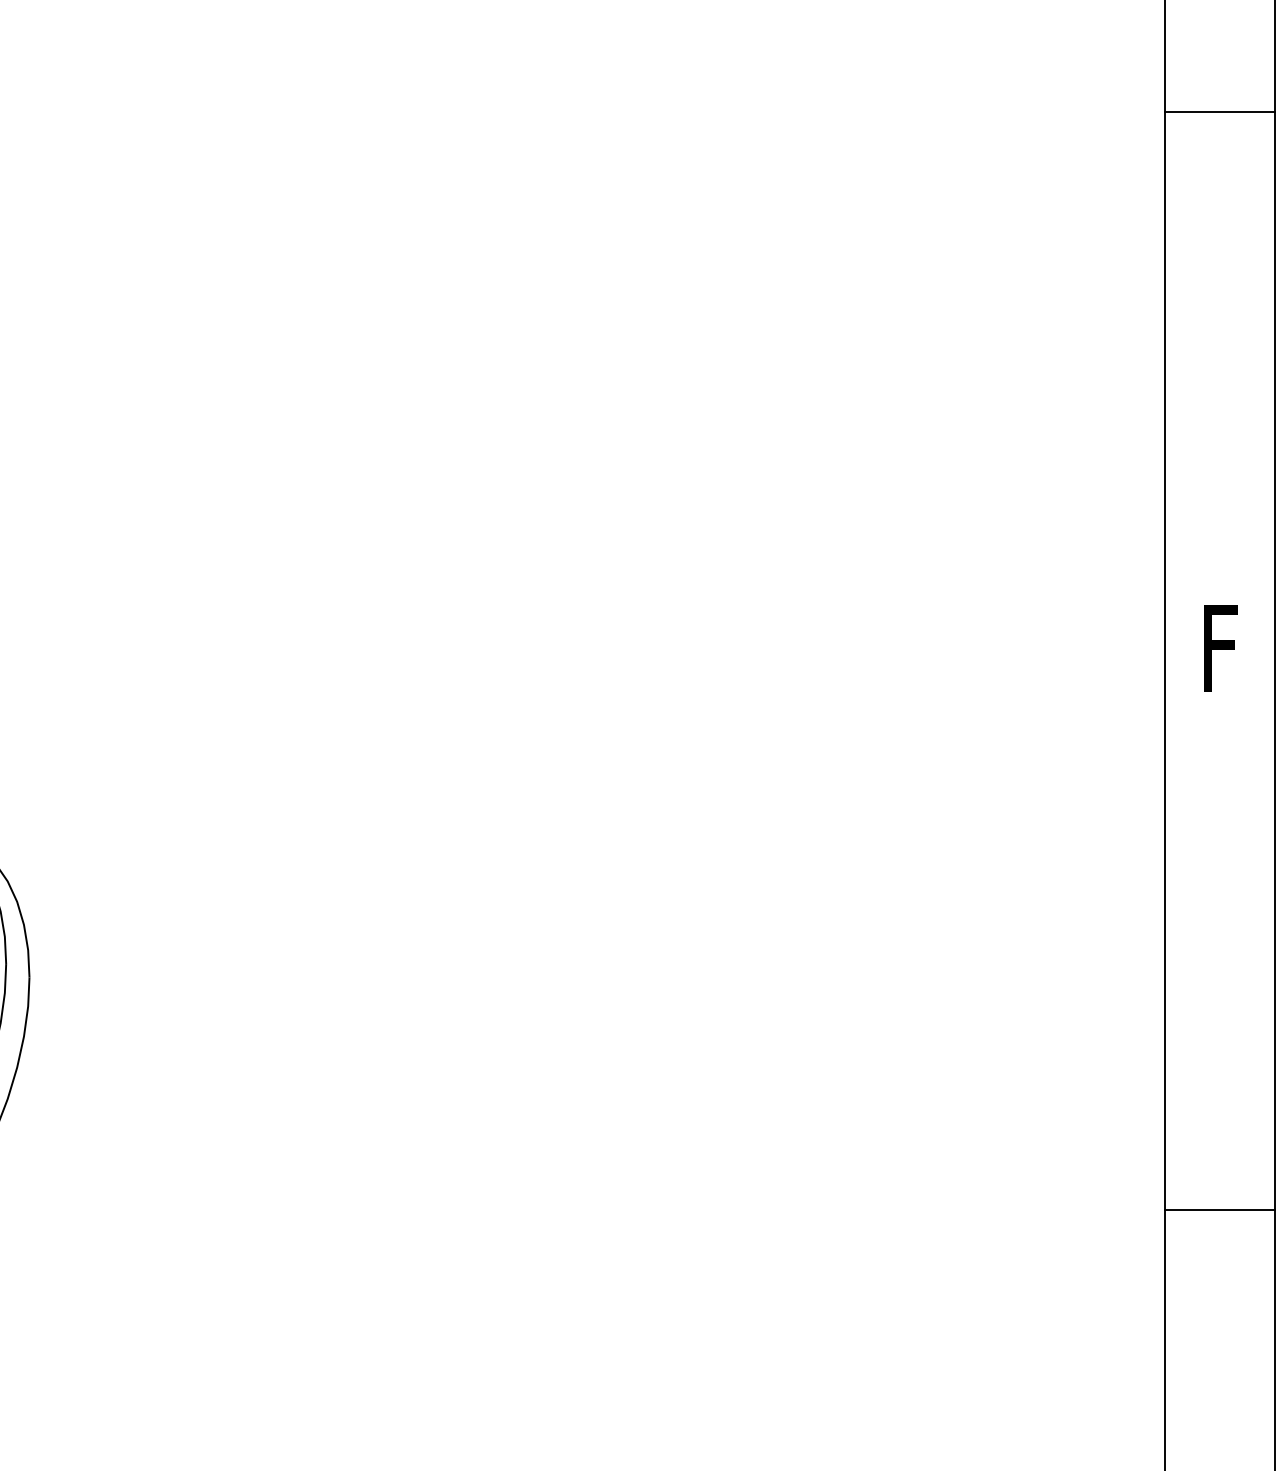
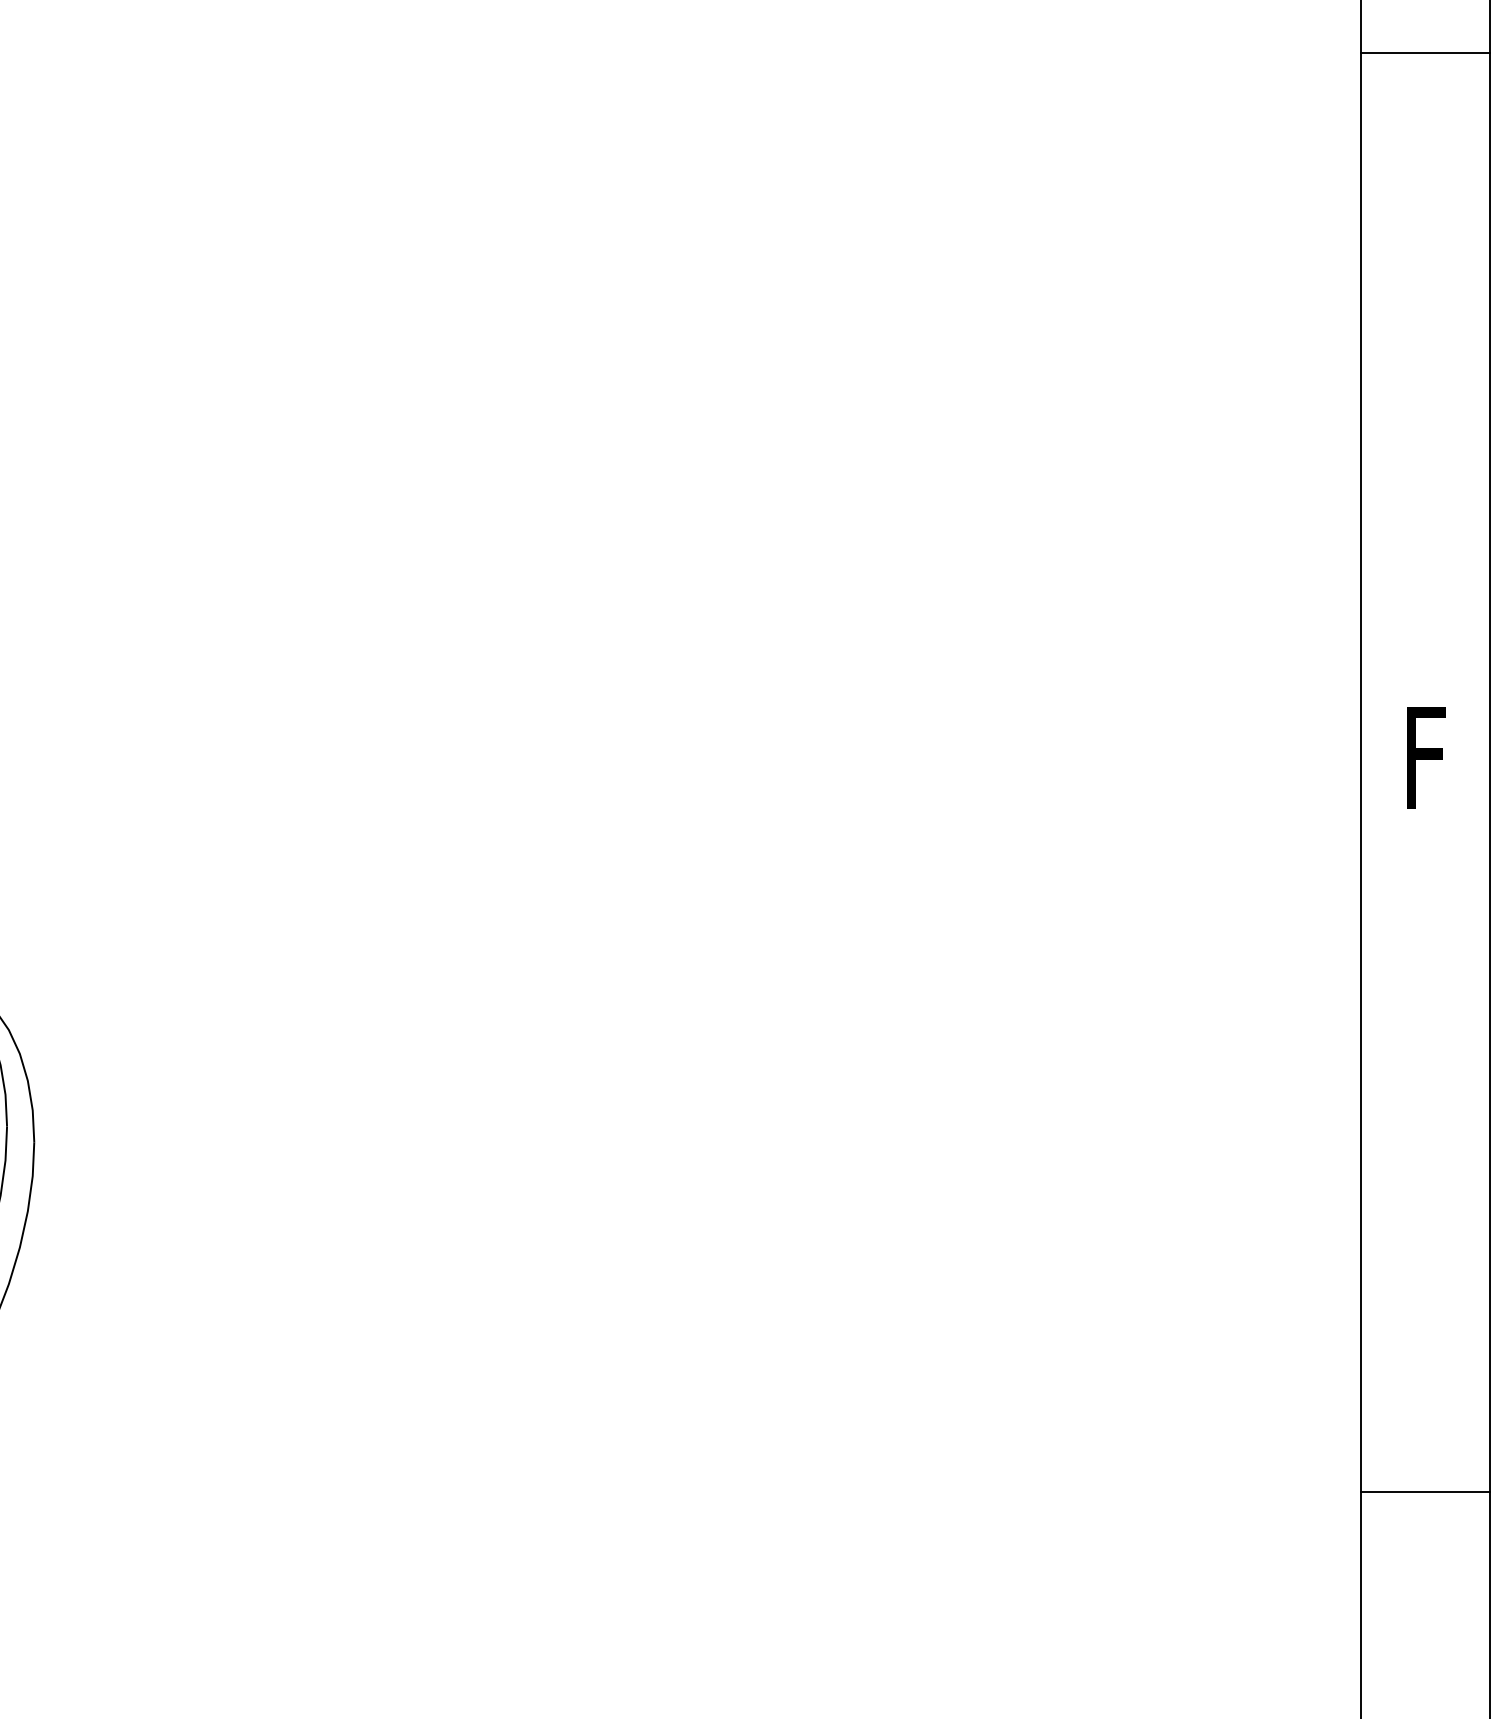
line: (1220, 111) -> (1425, 52), moved
line: (1220, 1210) -> (1425, 1492), moved

